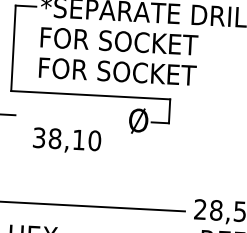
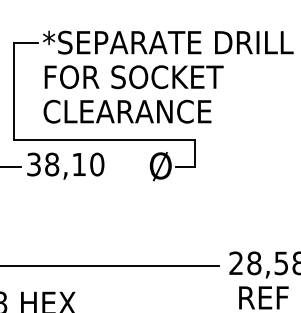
text: (117, 71) -> (133, 111), FOR SOCKET -> CLEARANCE
text: (66, 140) -> (65, 165), moved

